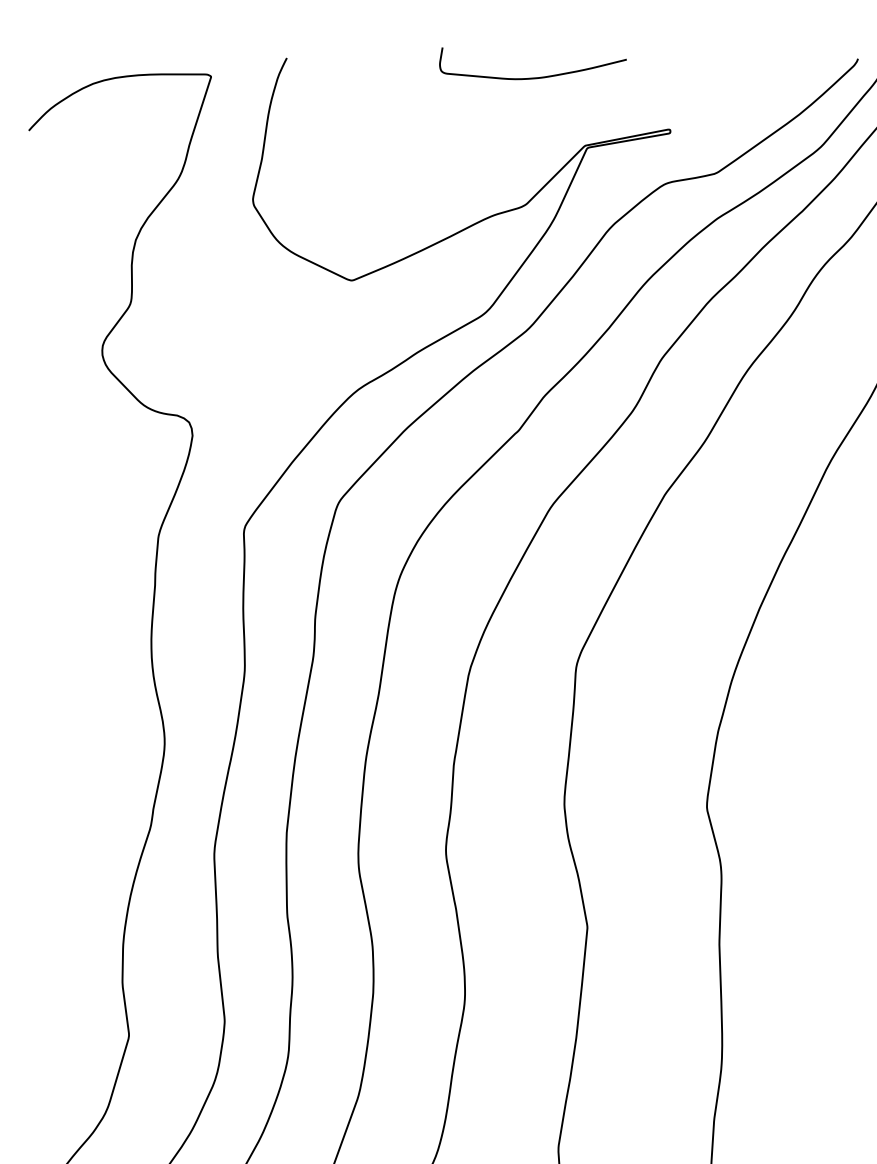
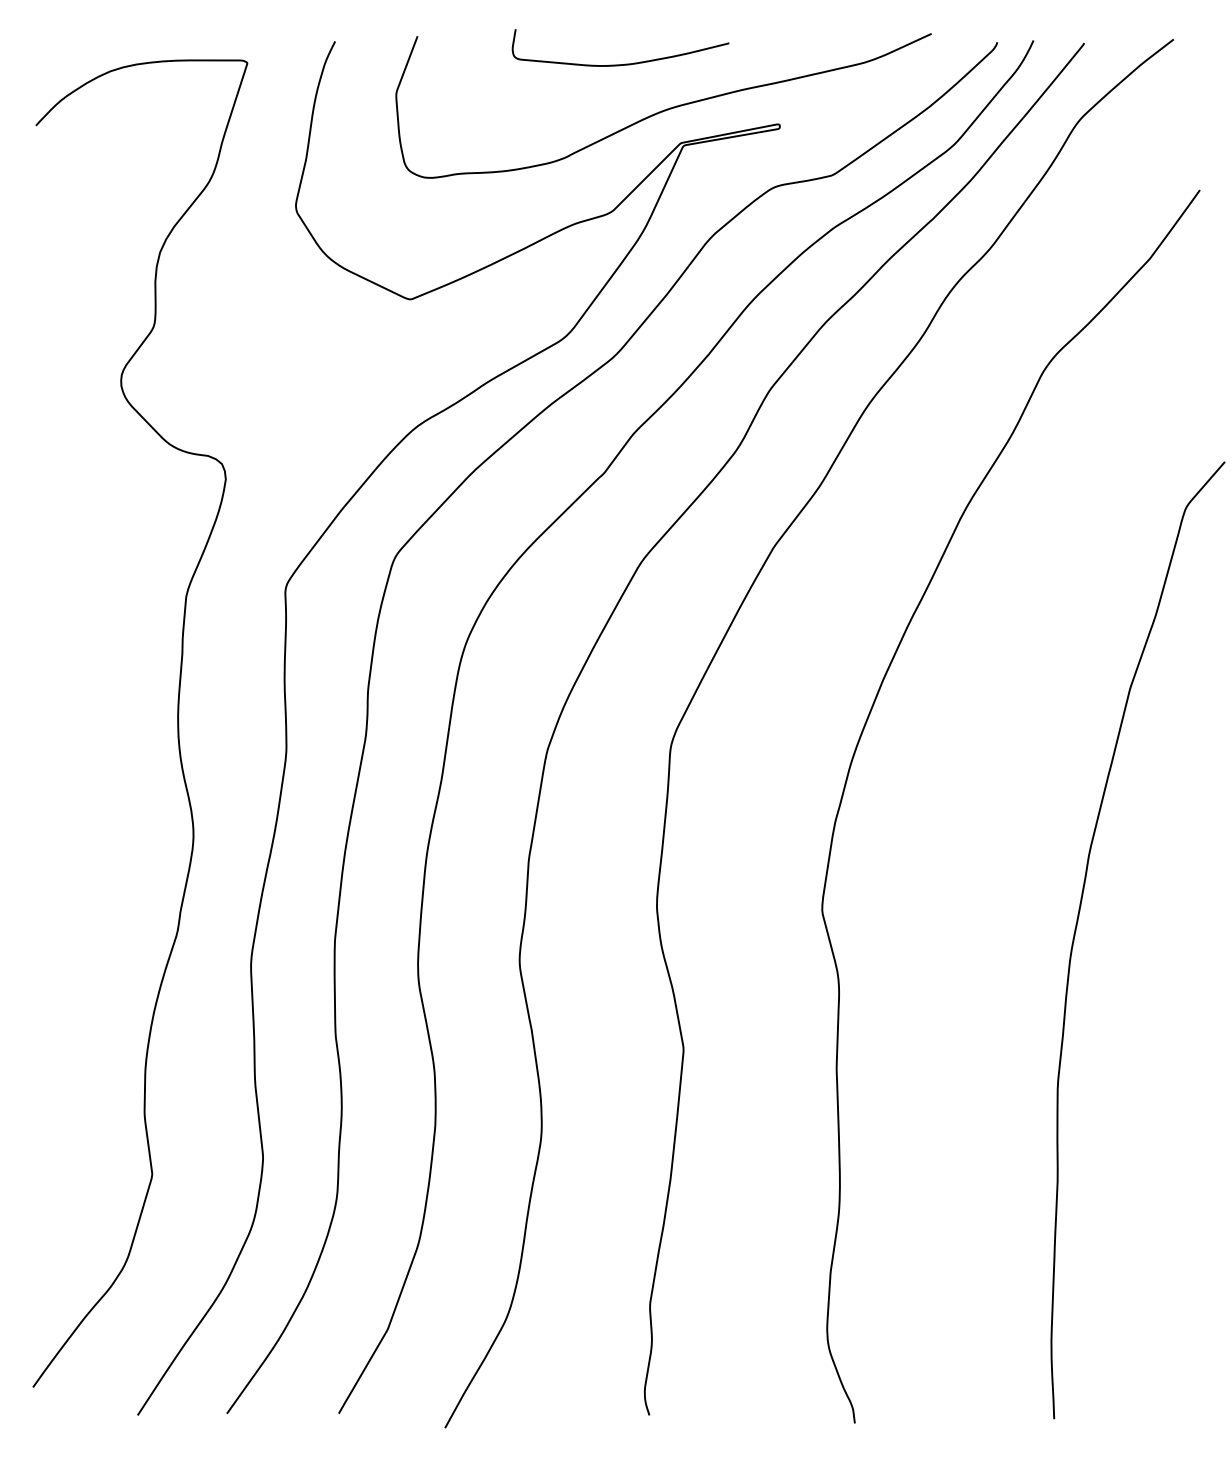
curve: (570, 116) -> (664, 109), added

